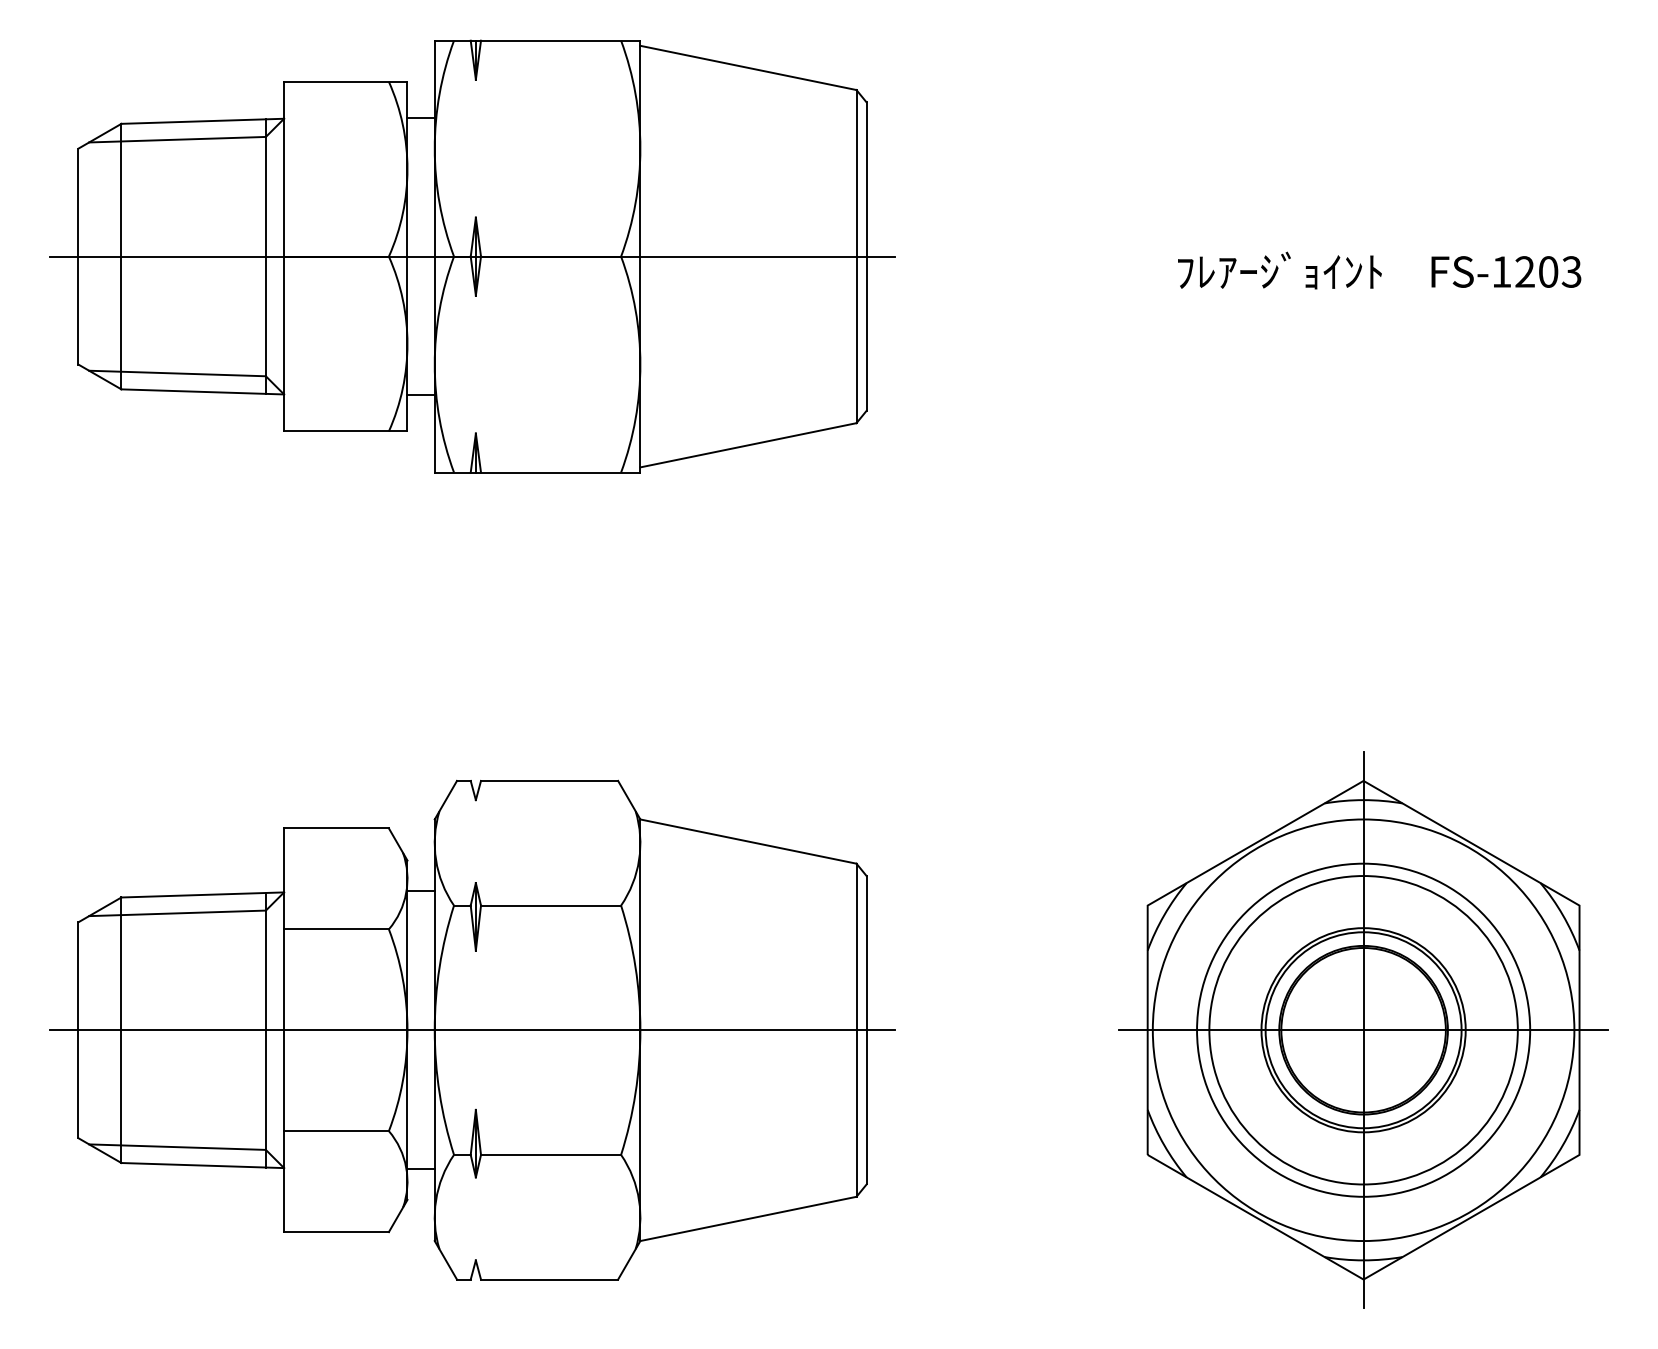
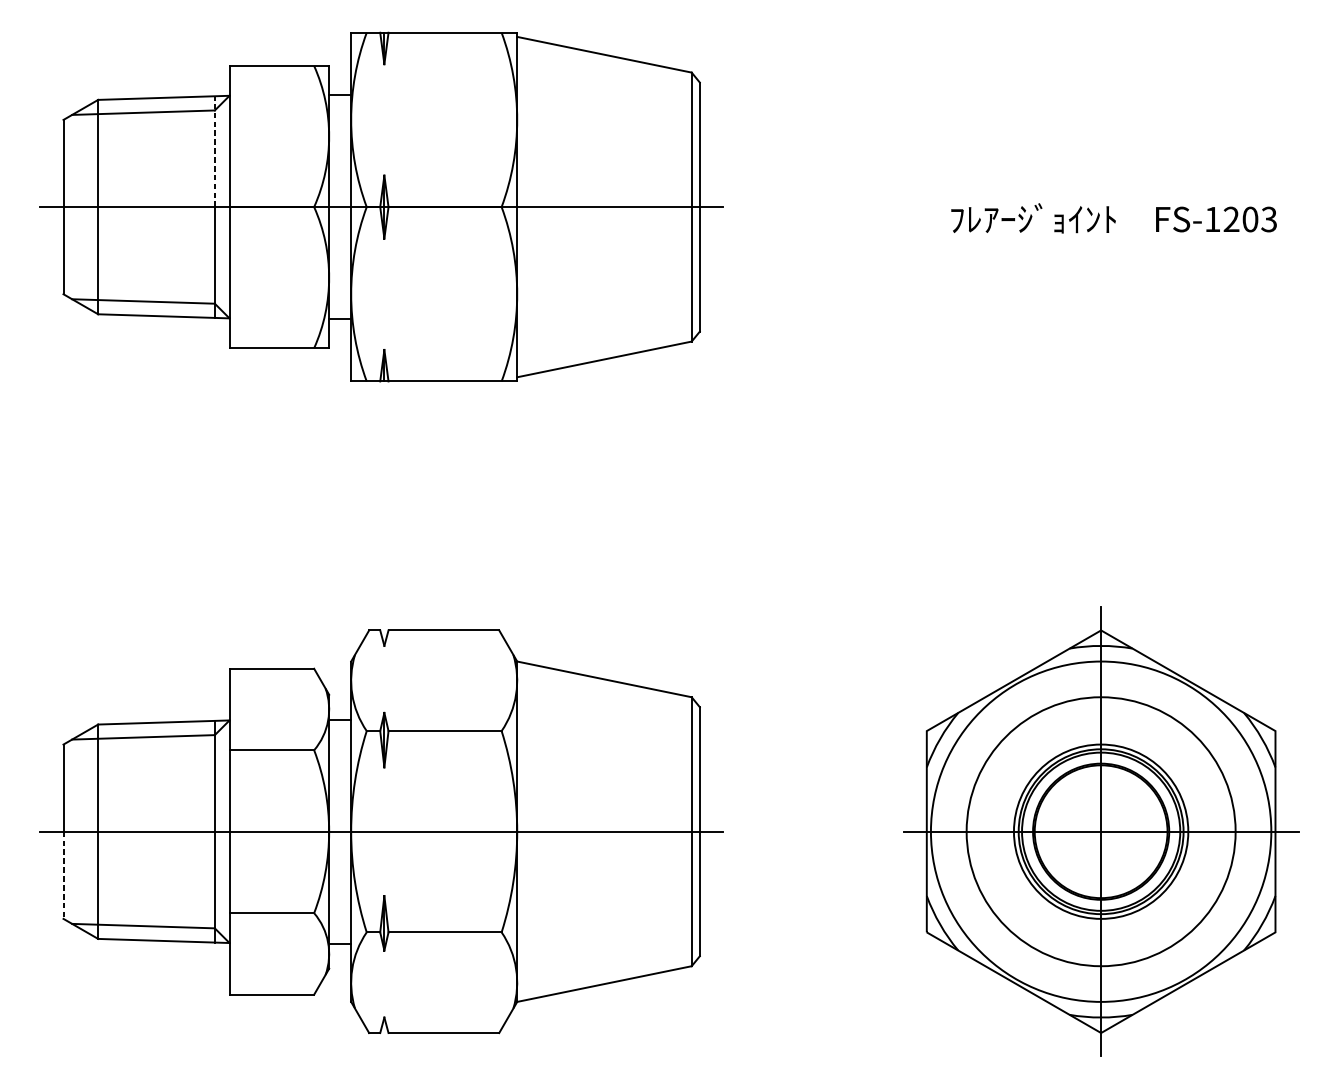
line: (265, 187) -> (214, 151), solid -> dashed
circle: (1363, 1030) -> (1101, 831), size x0.7
line: (78, 1084) -> (63, 875), solid -> dashed

